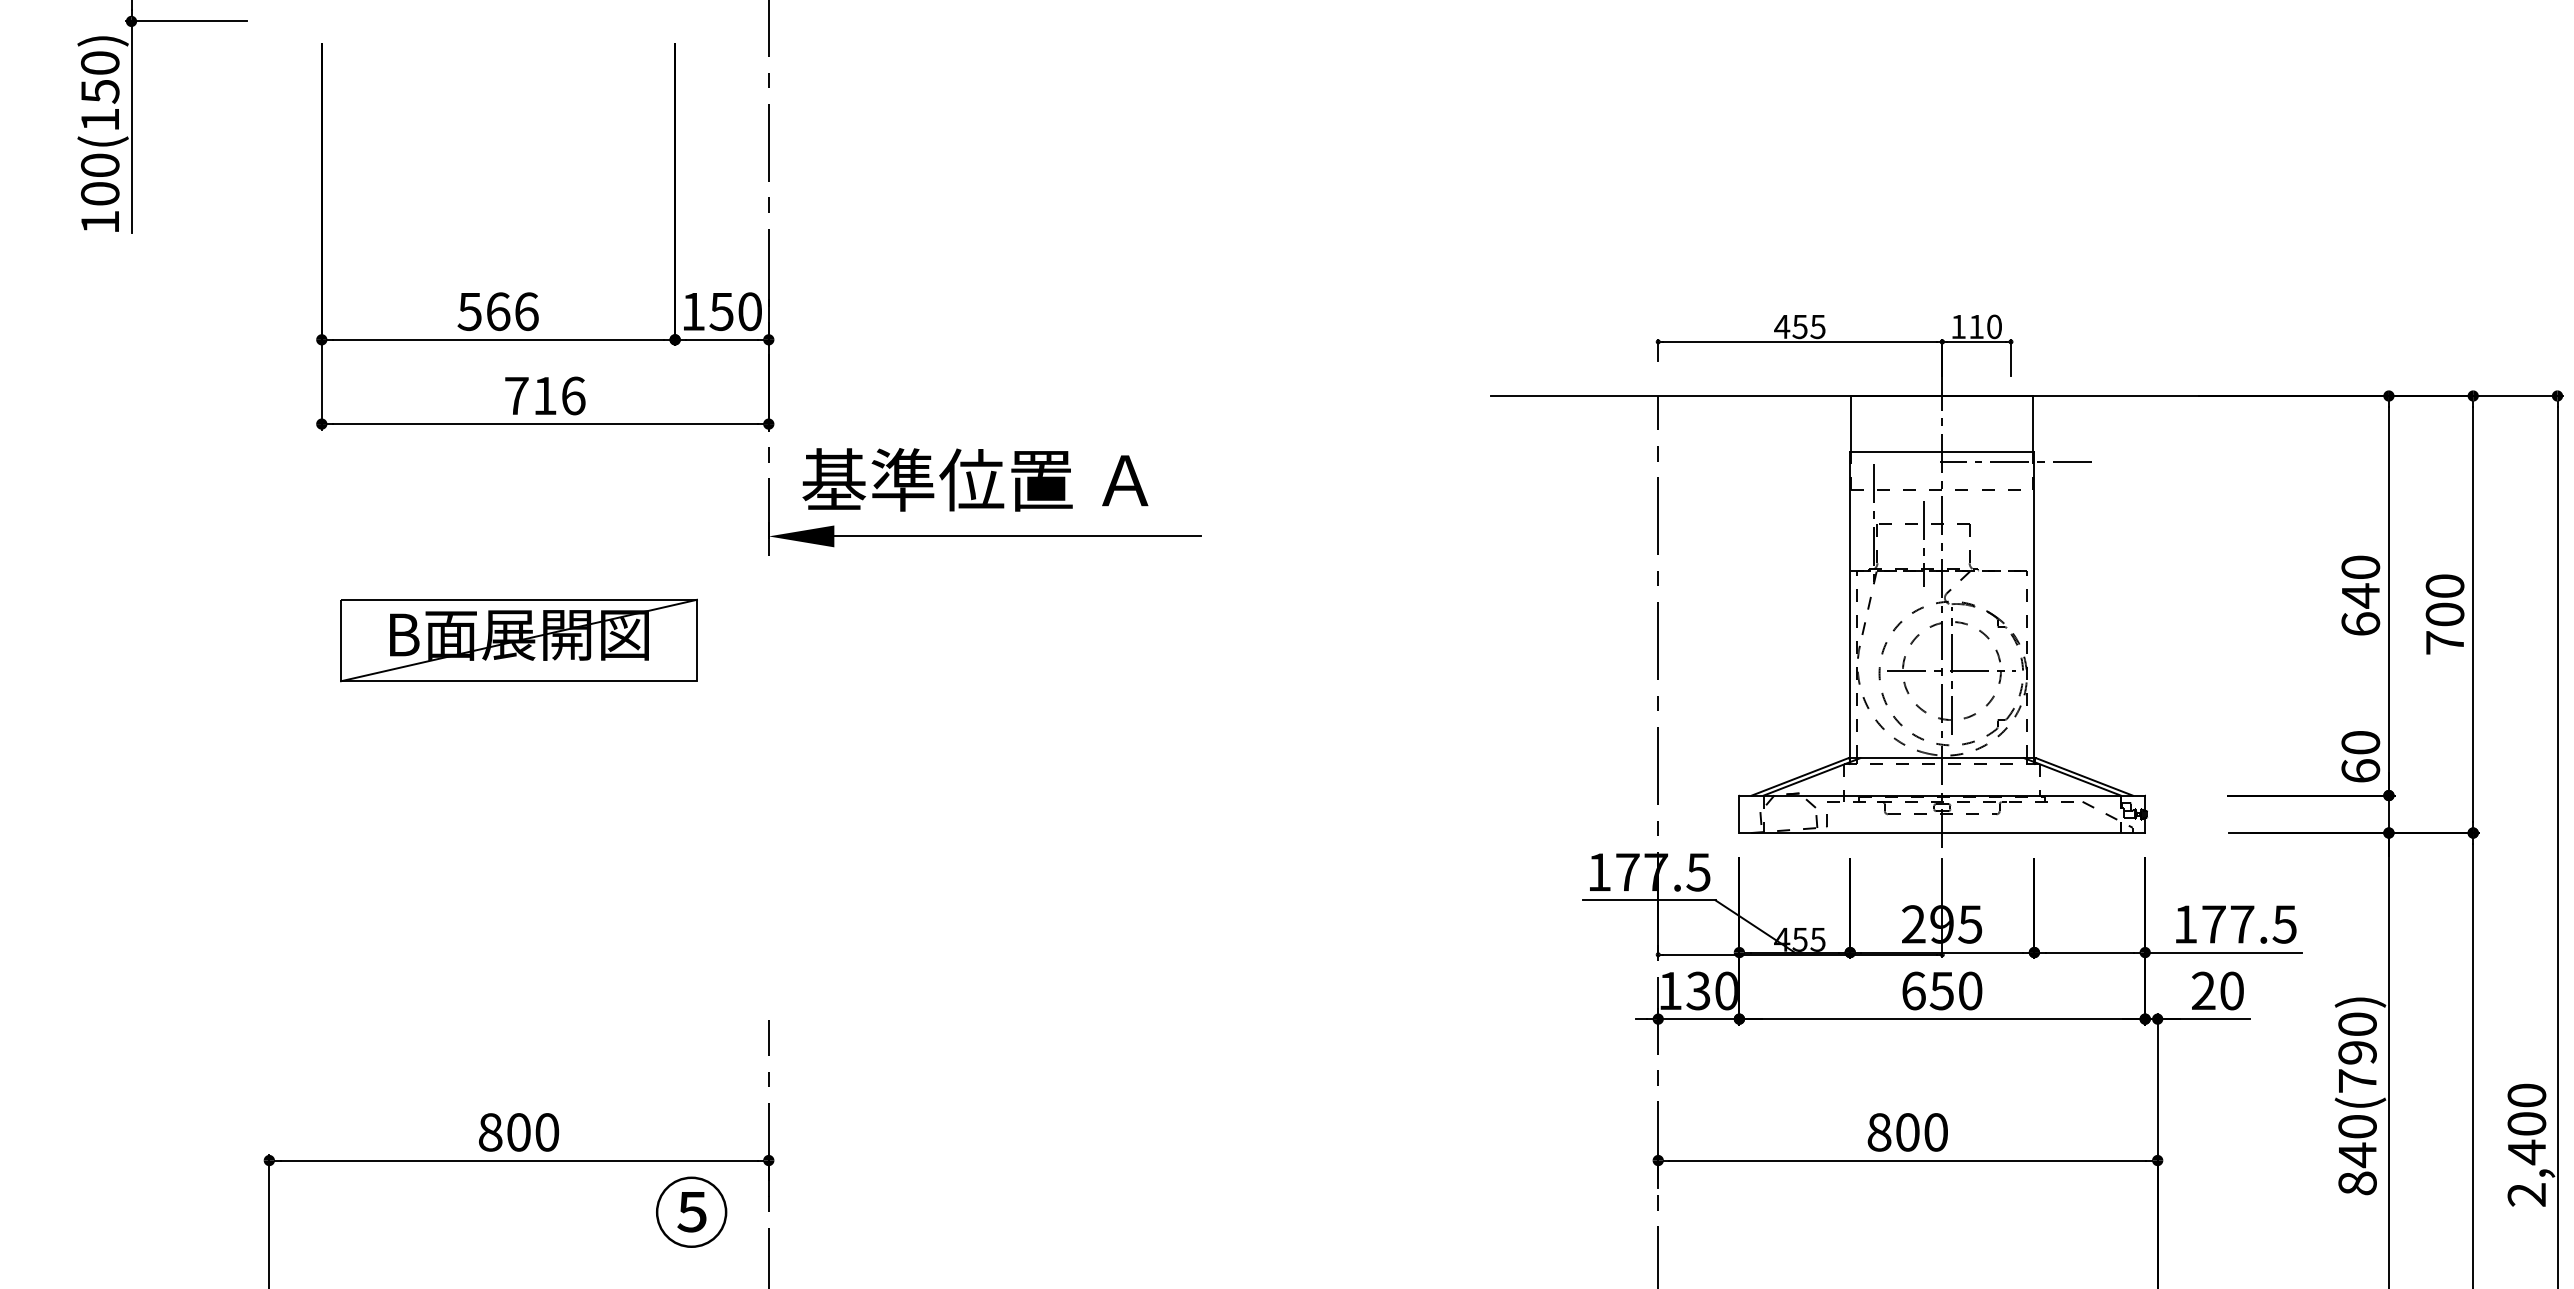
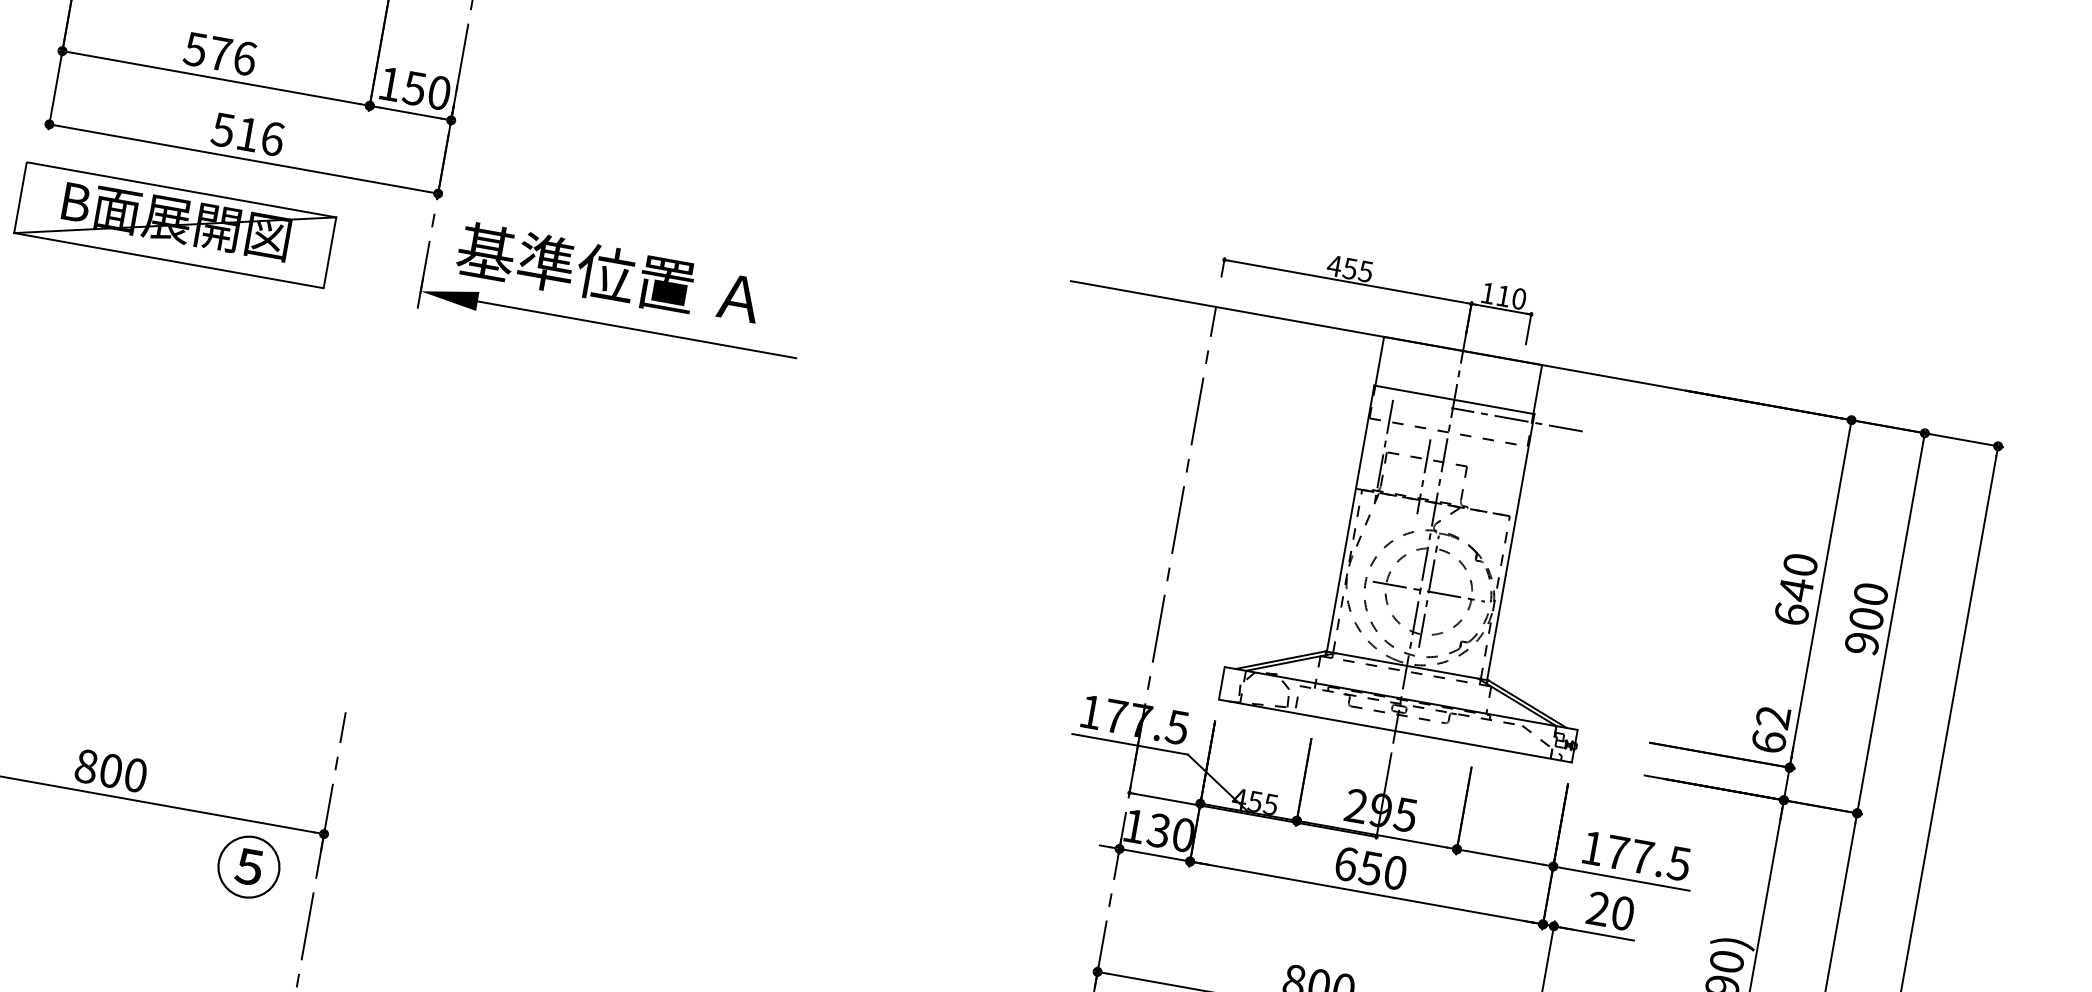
text: (498, 311) -> (220, 53), 566 -> 576
text: (516, 396) -> (223, 130), 716 -> 516
part: (518, 640) -> (174, 225), moved
text: (2444, 642) -> (1861, 643), 700 -> 900
text: (2360, 742) -> (1773, 717), 60 -> 62

